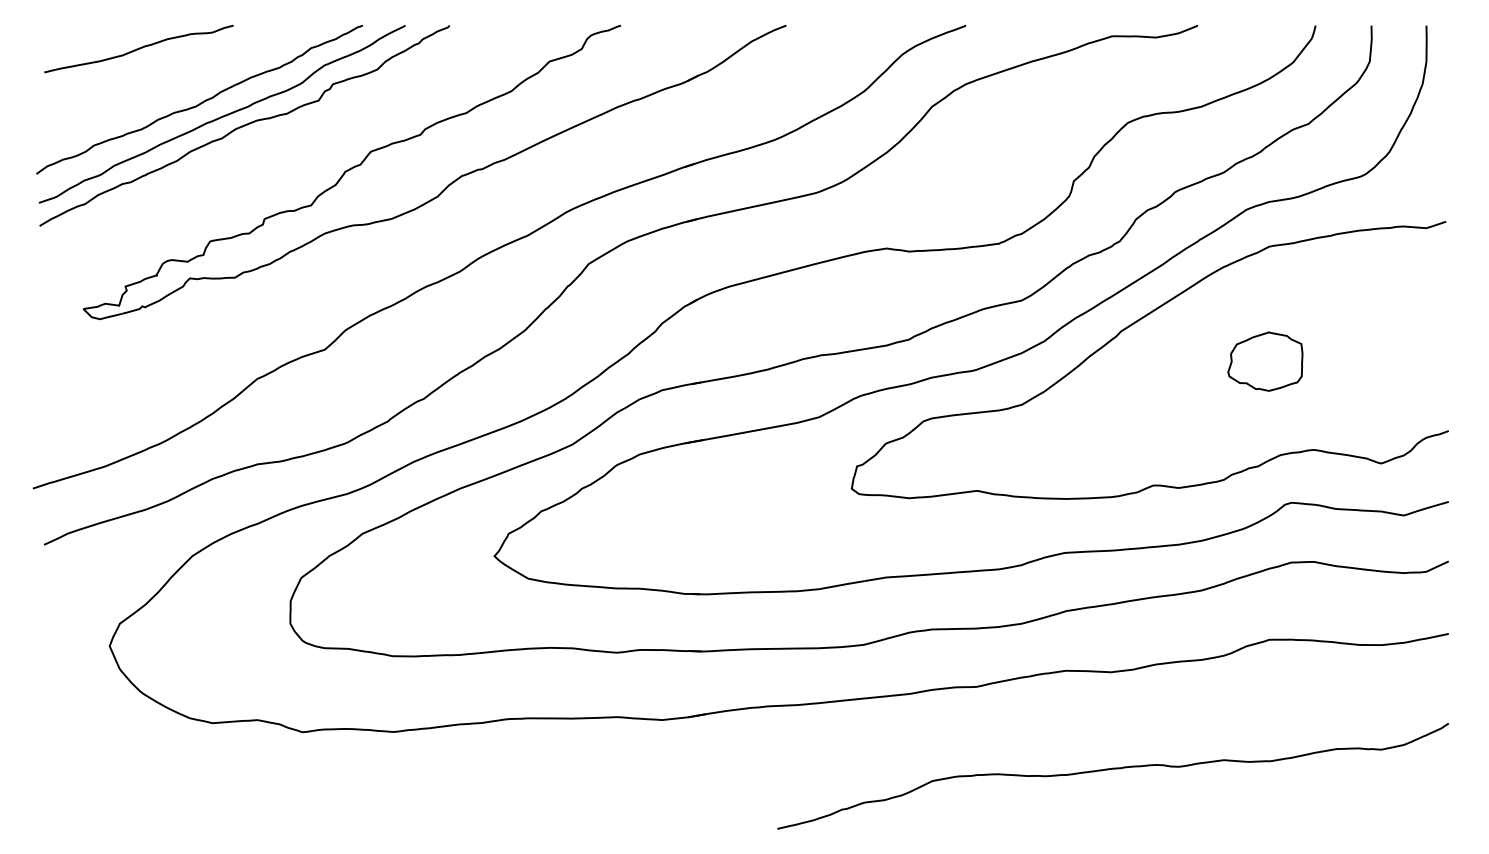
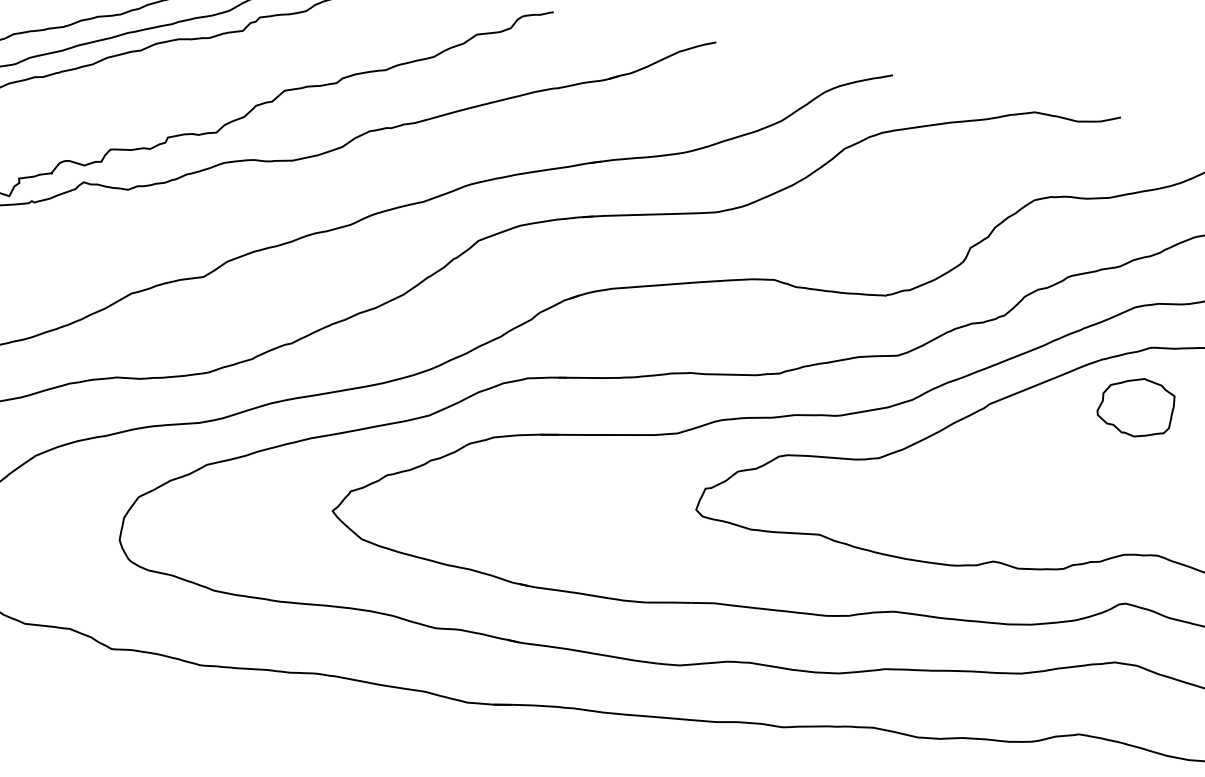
part: (1265, 361) -> (1136, 406), moved

